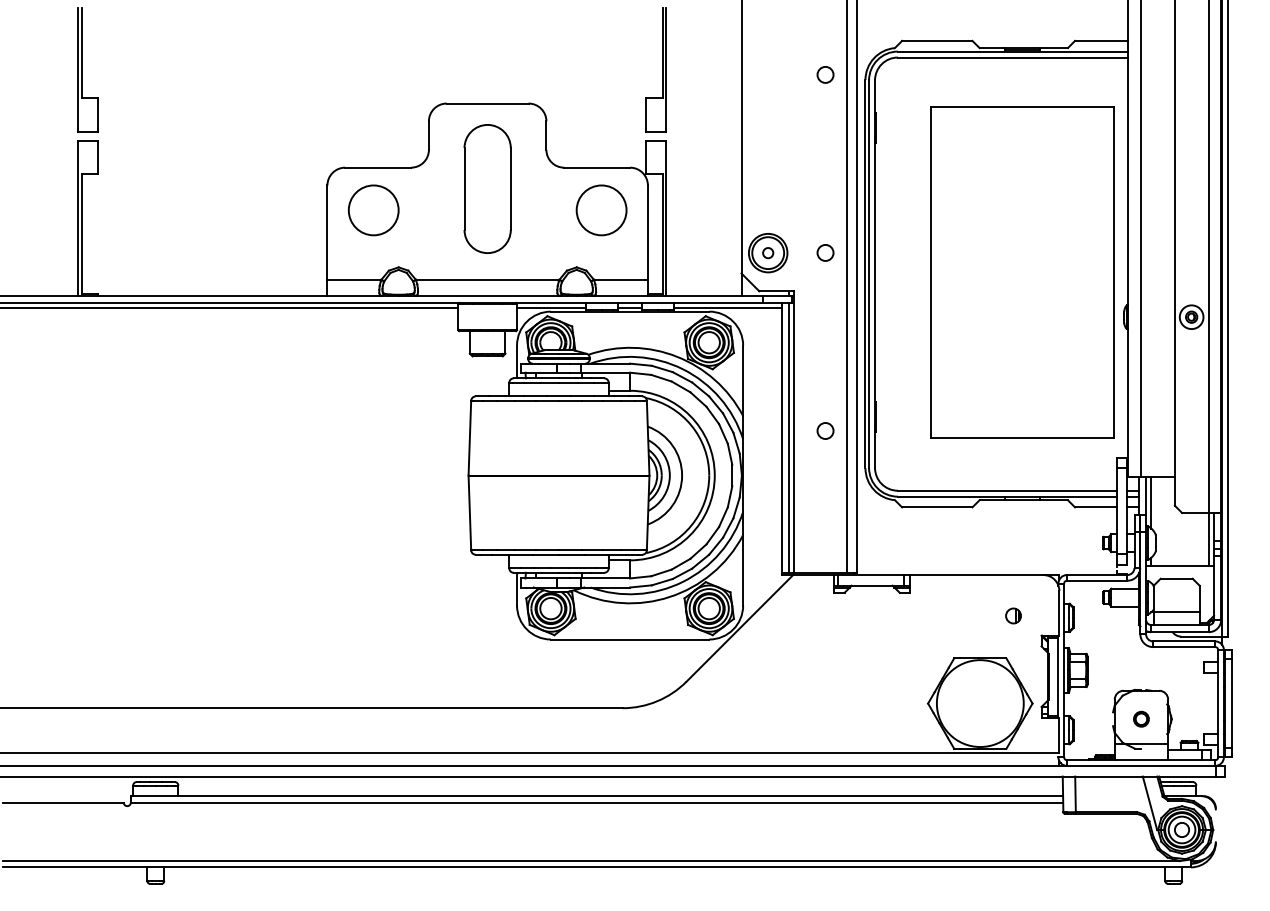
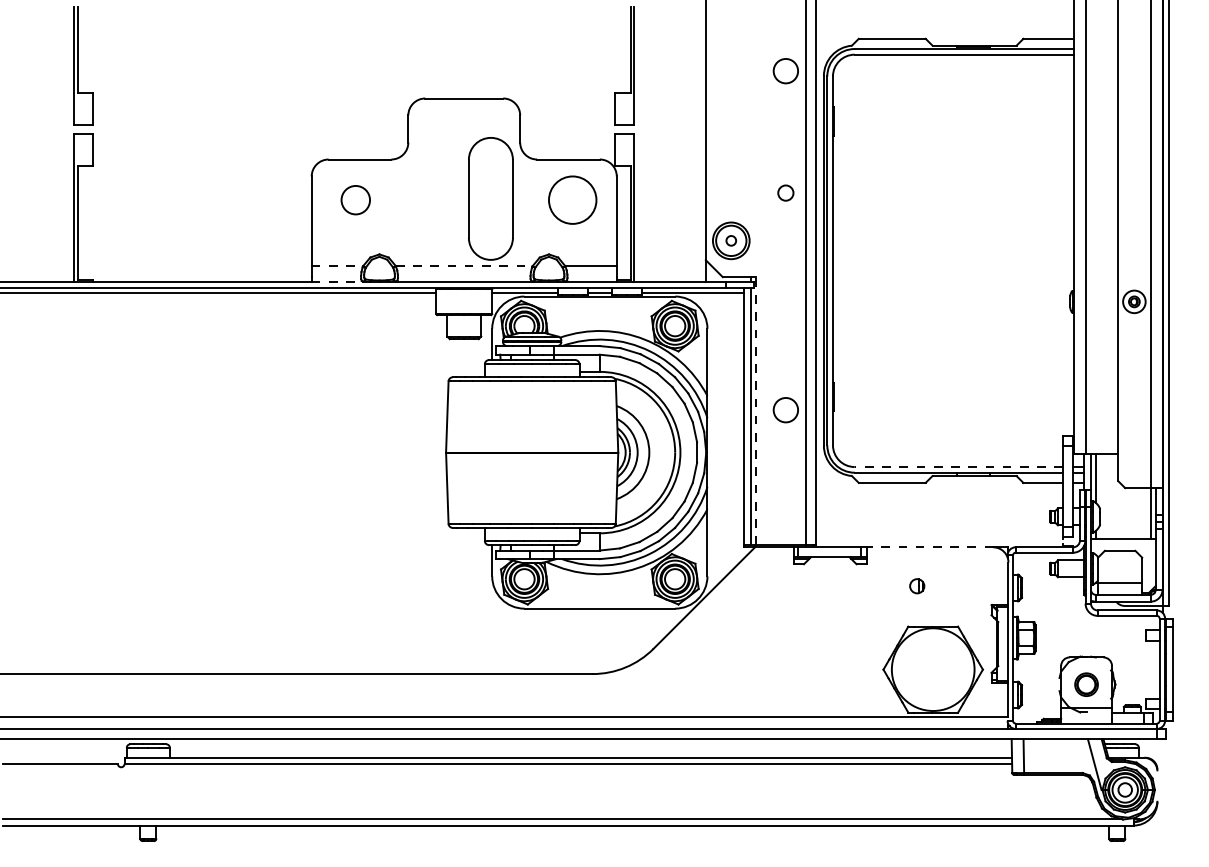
circle: (825, 74) -> (785, 70), size x1.6
part: (487, 188) -> (490, 198), moved
circle: (373, 210) -> (355, 200), size x0.6
circle: (825, 252) -> (785, 192), moved
part: (1022, 272) -> (973, 259), removed
line: (354, 279) -> (337, 265), solid -> dashed
line: (487, 279) -> (464, 265), solid -> dashed
line: (354, 295) -> (337, 281), solid -> dashed
circle: (825, 430) -> (785, 409), size x1.6
line: (794, 431) -> (756, 410), solid -> dashed
line: (1006, 490) -> (958, 466), solid -> dashed
line: (976, 575) -> (929, 547), solid -> dashed
part: (1013, 615) -> (917, 585), moved
part: (1141, 718) -> (1086, 683), size x1.6

